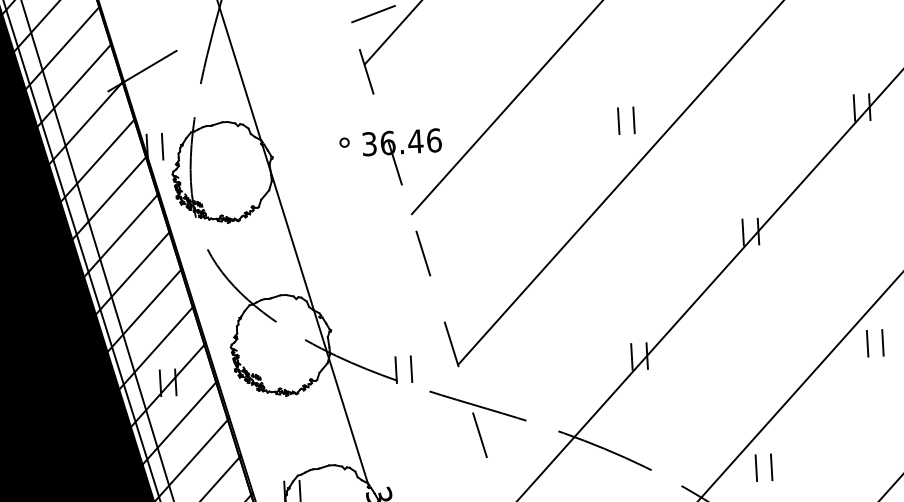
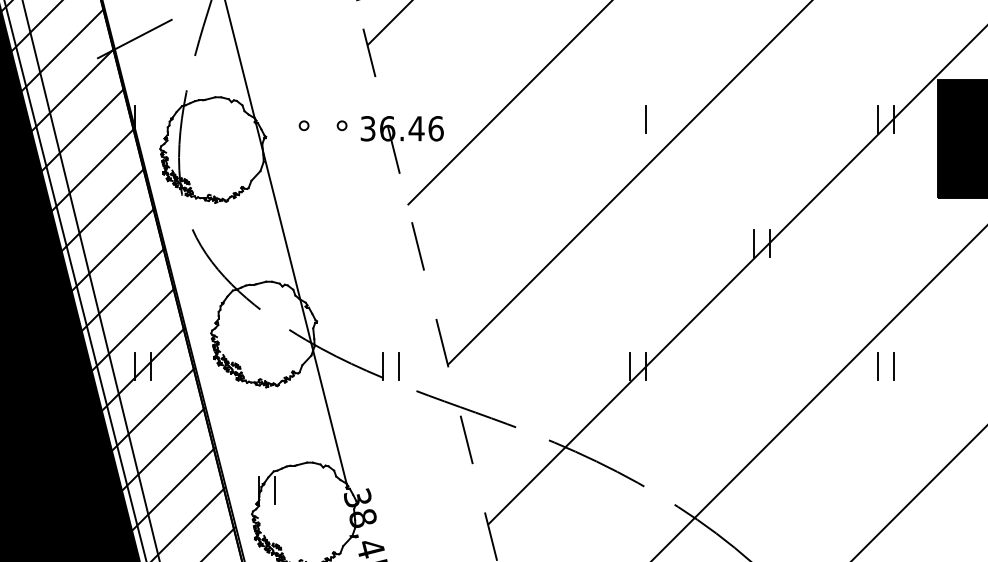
line: (618, 121) -> (629, 119), removed
circle: (307, 144) -> (303, 125), added
line: (162, 145) -> (151, 118), removed
line: (772, 467) -> (770, 490), removed
line: (755, 468) -> (753, 490), removed

